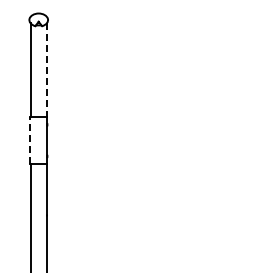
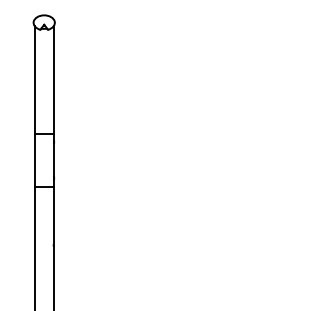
line: (47, 70) -> (54, 80), dashed -> solid
line: (30, 140) -> (34, 160), dashed -> solid

